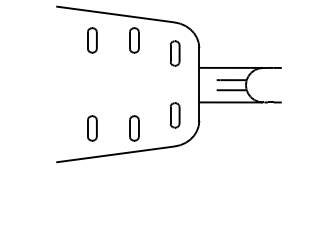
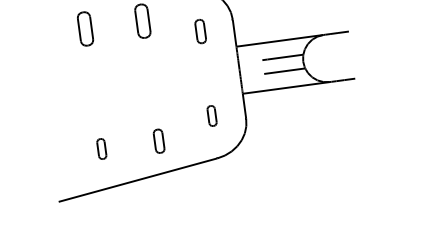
part: (174, 53) -> (199, 31), size x0.7
part: (174, 115) -> (211, 116), size x0.6
part: (92, 128) -> (101, 149), size x0.6
part: (134, 128) -> (159, 141), size x0.7

